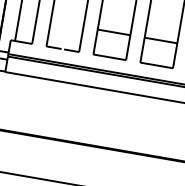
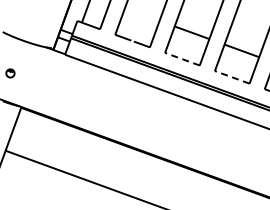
line: (108, 57) -> (181, 59), solid -> dashed
line: (156, 65) -> (231, 77), solid -> dashed

